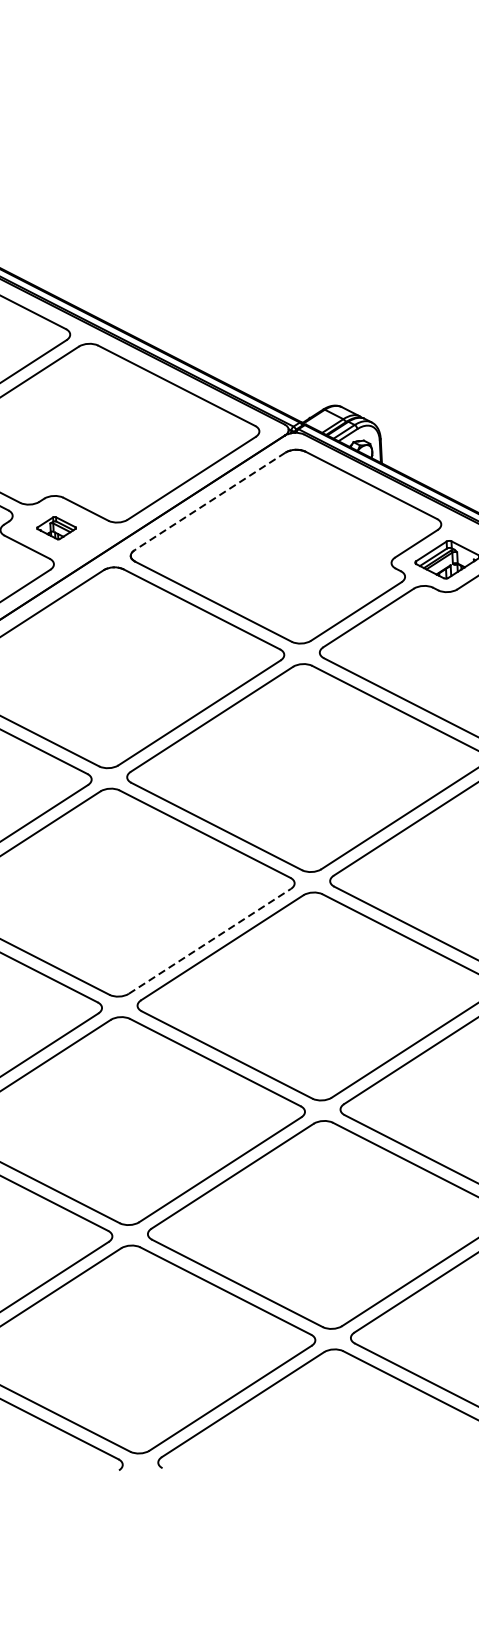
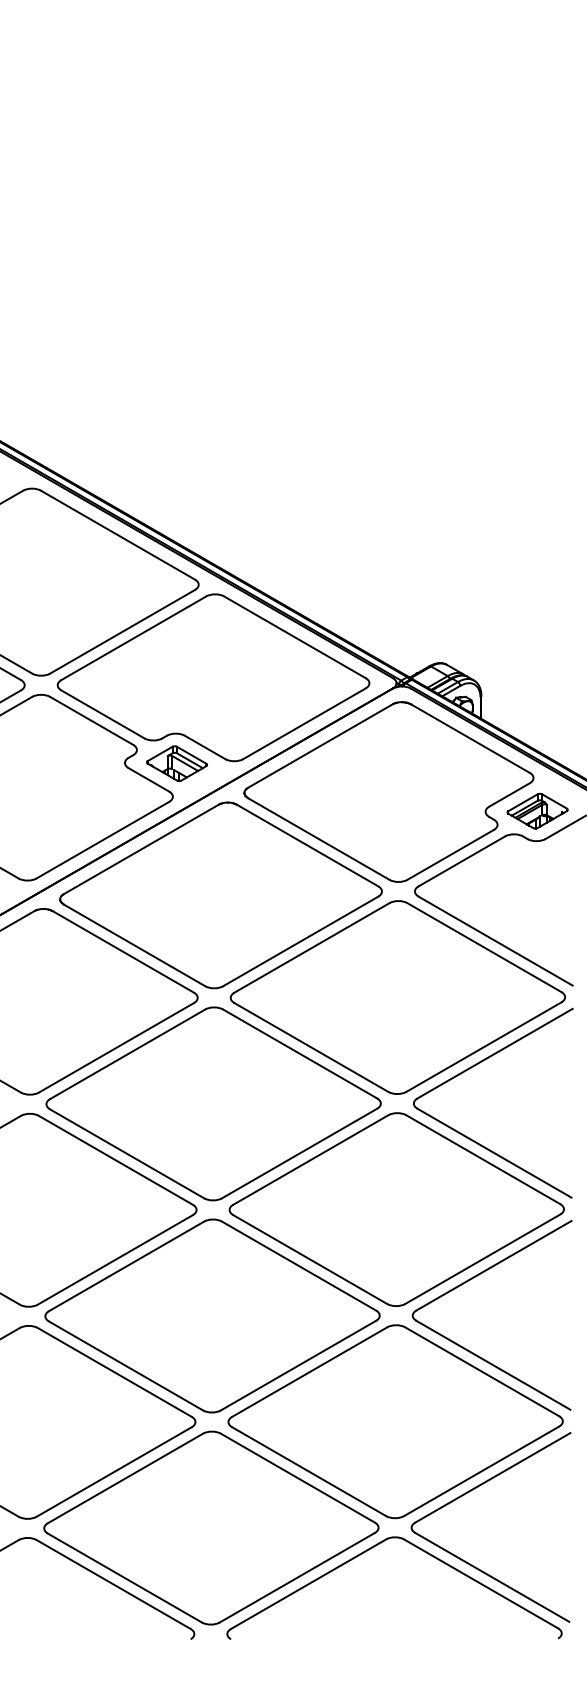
line: (209, 502) -> (319, 746), dashed -> solid
part: (56, 528) -> (176, 763), size x1.67
line: (209, 941) -> (299, 1153), dashed -> solid

